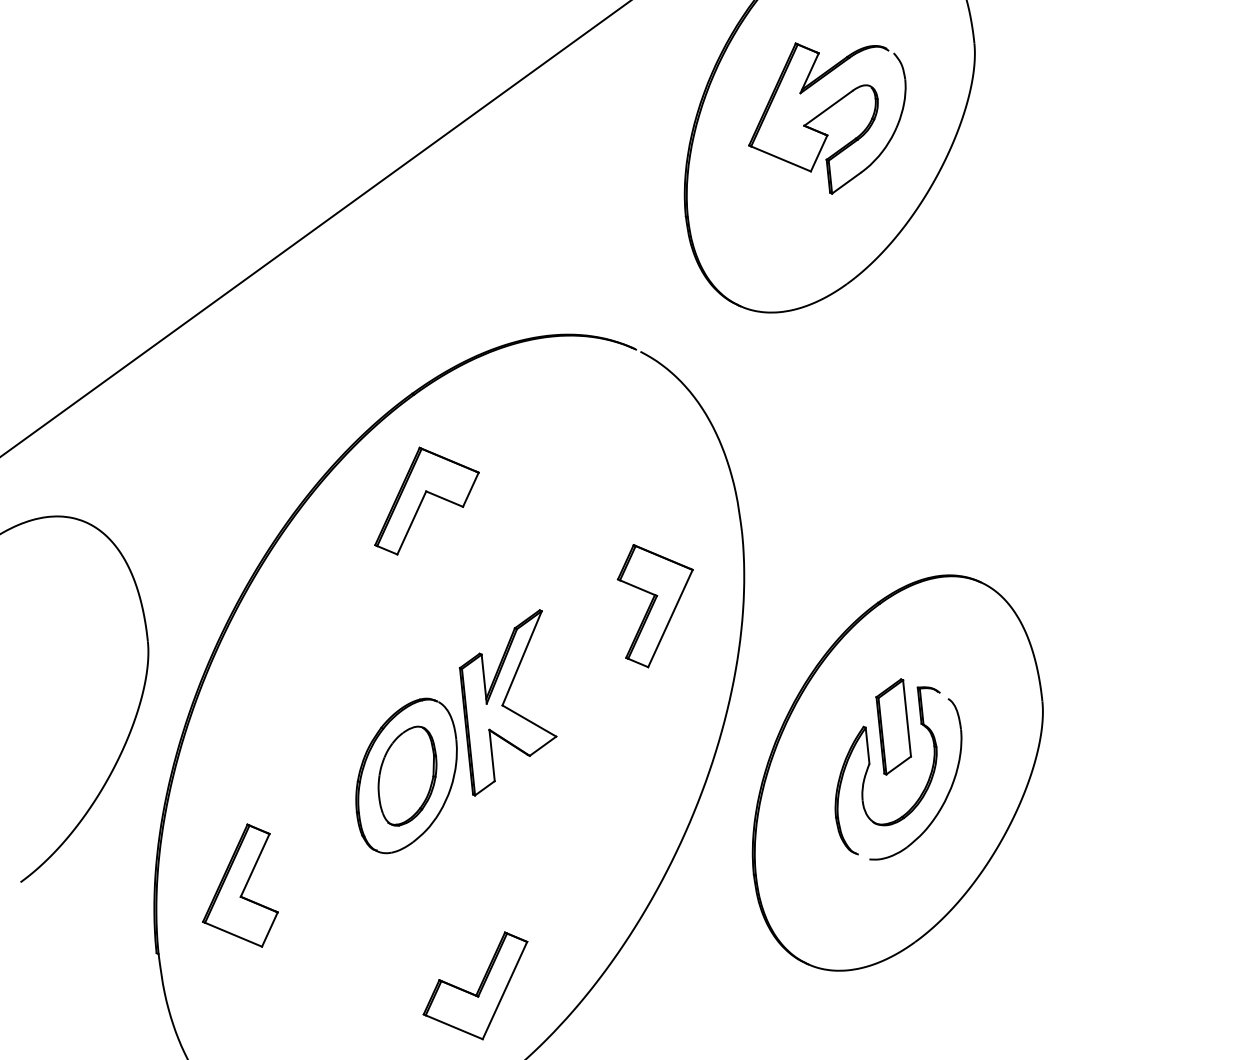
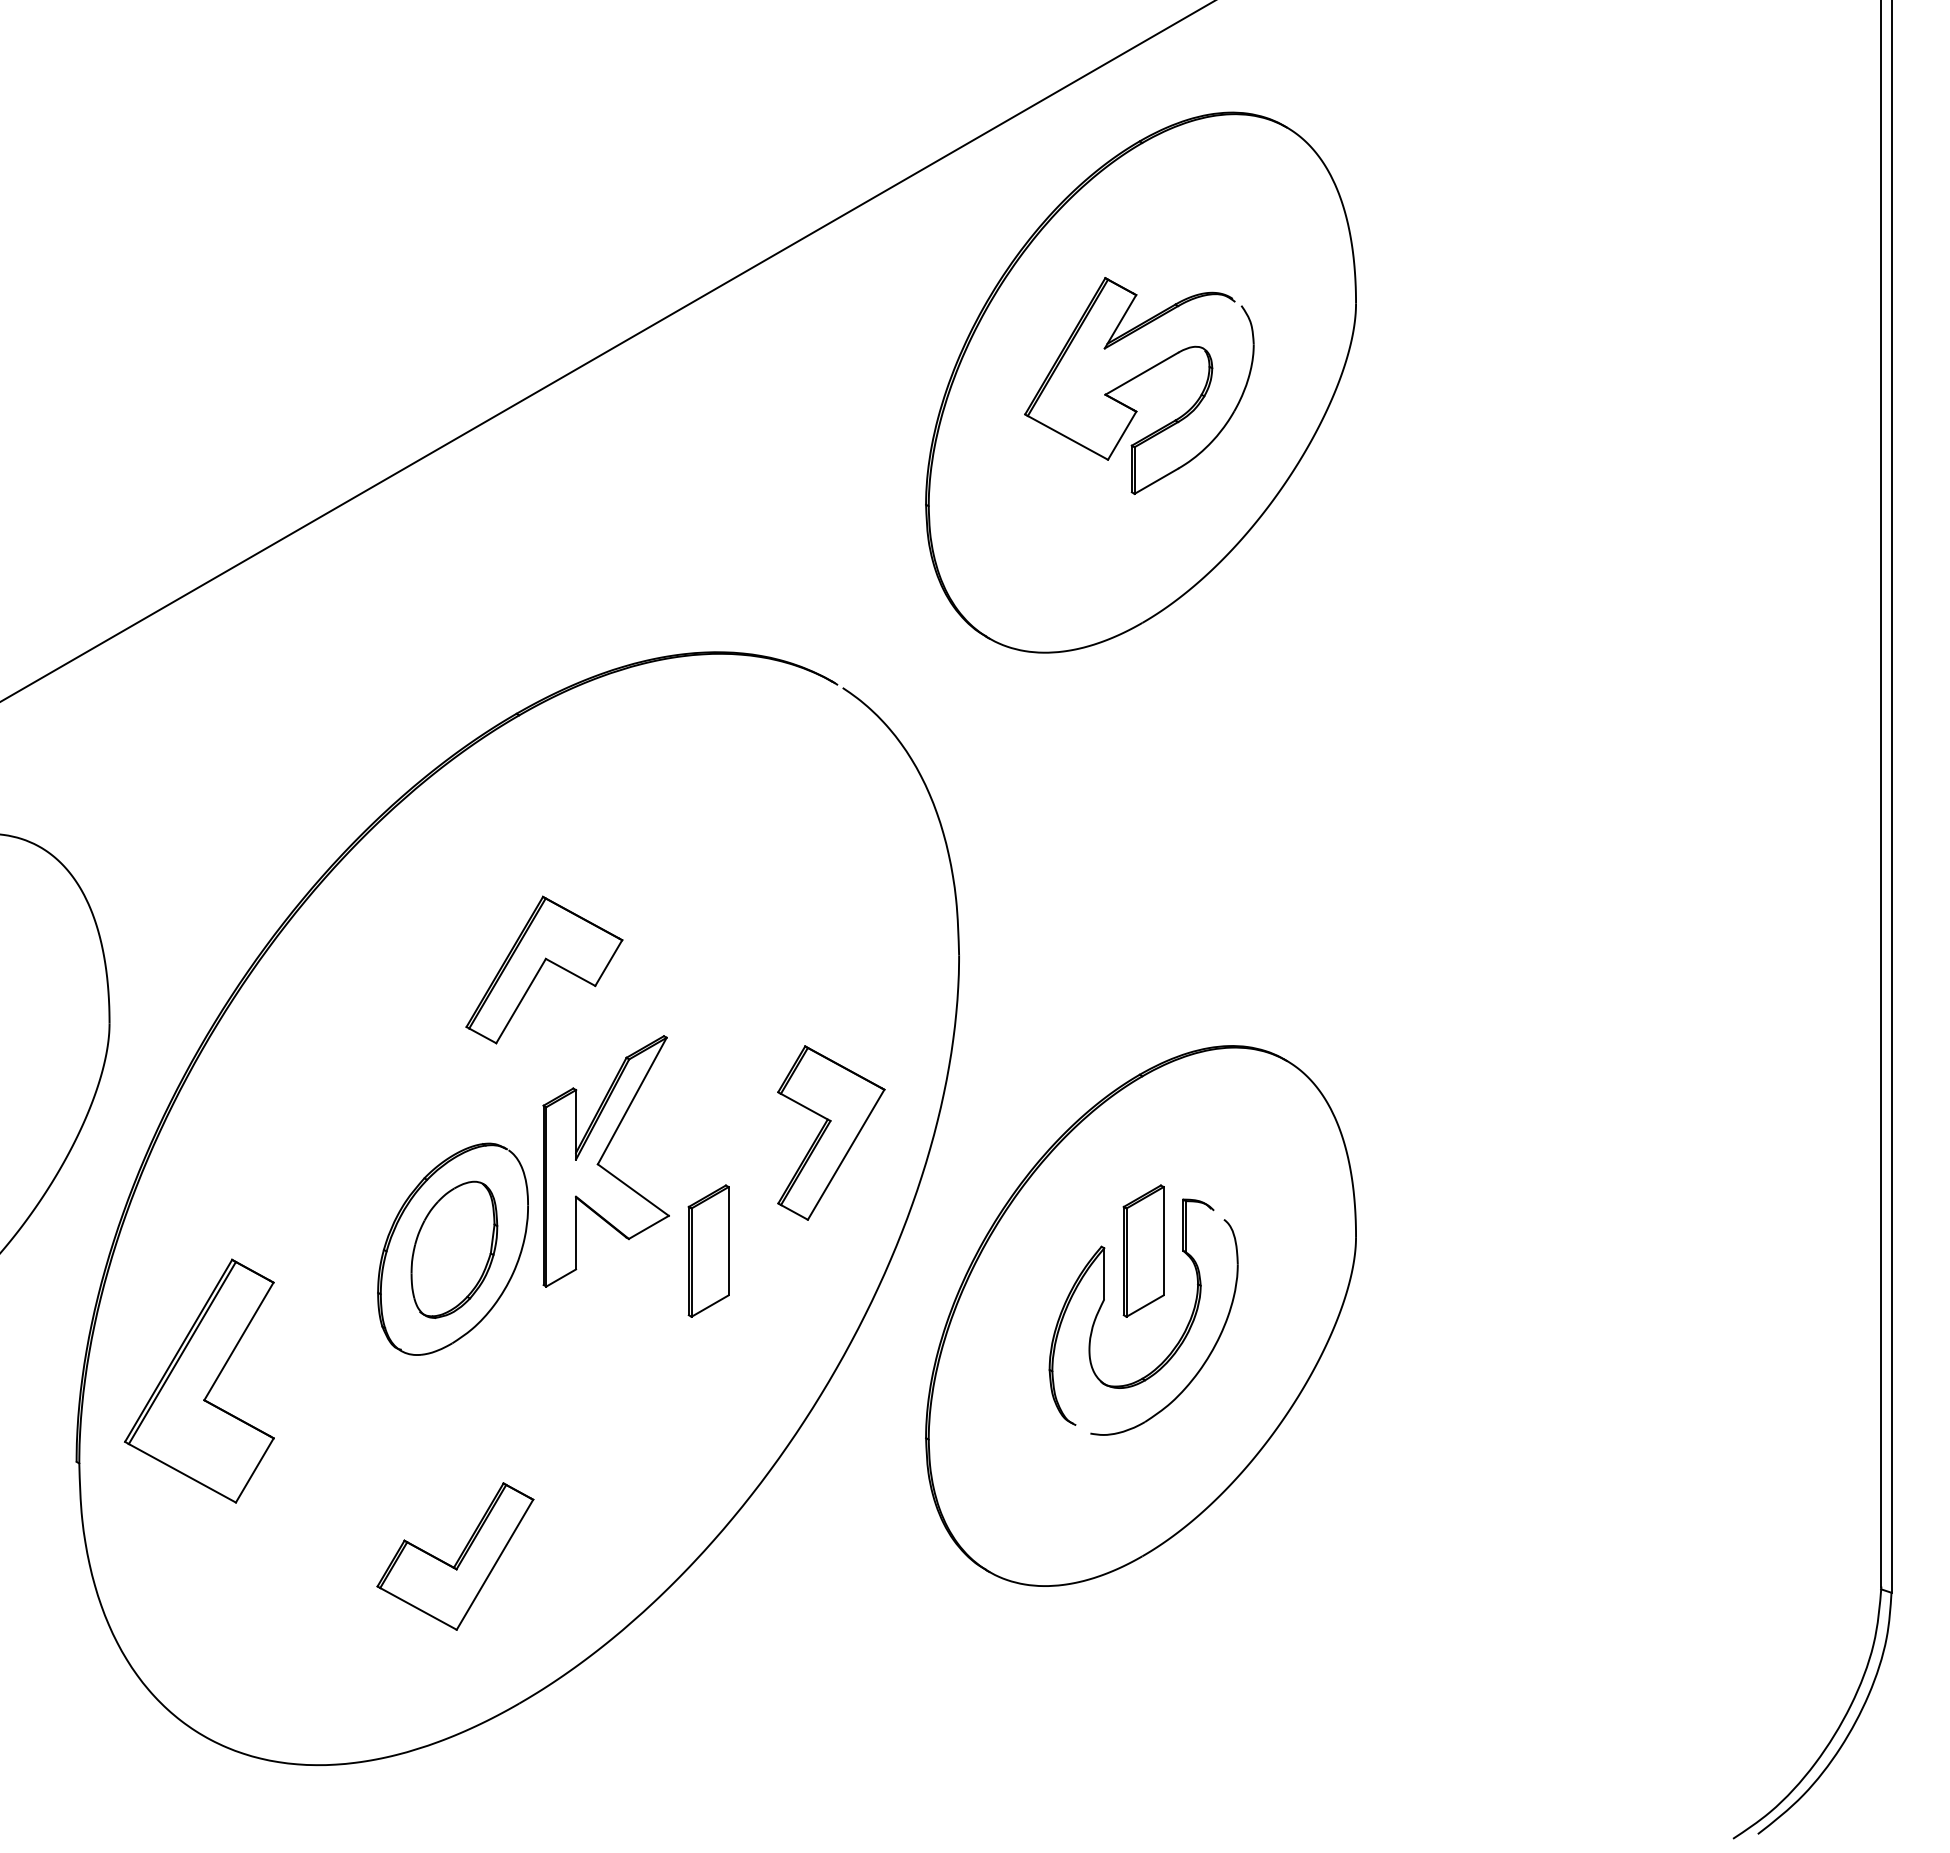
part: (426, 498) -> (544, 969), moved
part: (658, 603) -> (831, 1132), moved
part: (586, 758) -> (708, 1250), added
part: (237, 887) -> (199, 1381), size x1.4
part: (476, 987) -> (455, 1556), moved

